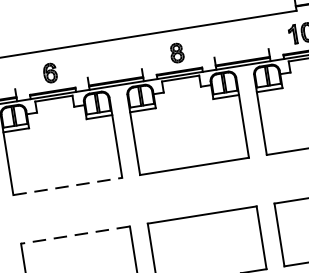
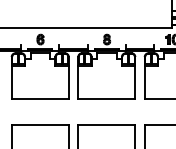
line: (68, 187) -> (40, 99), dashed -> solid
line: (75, 234) -> (40, 124), dashed -> solid

